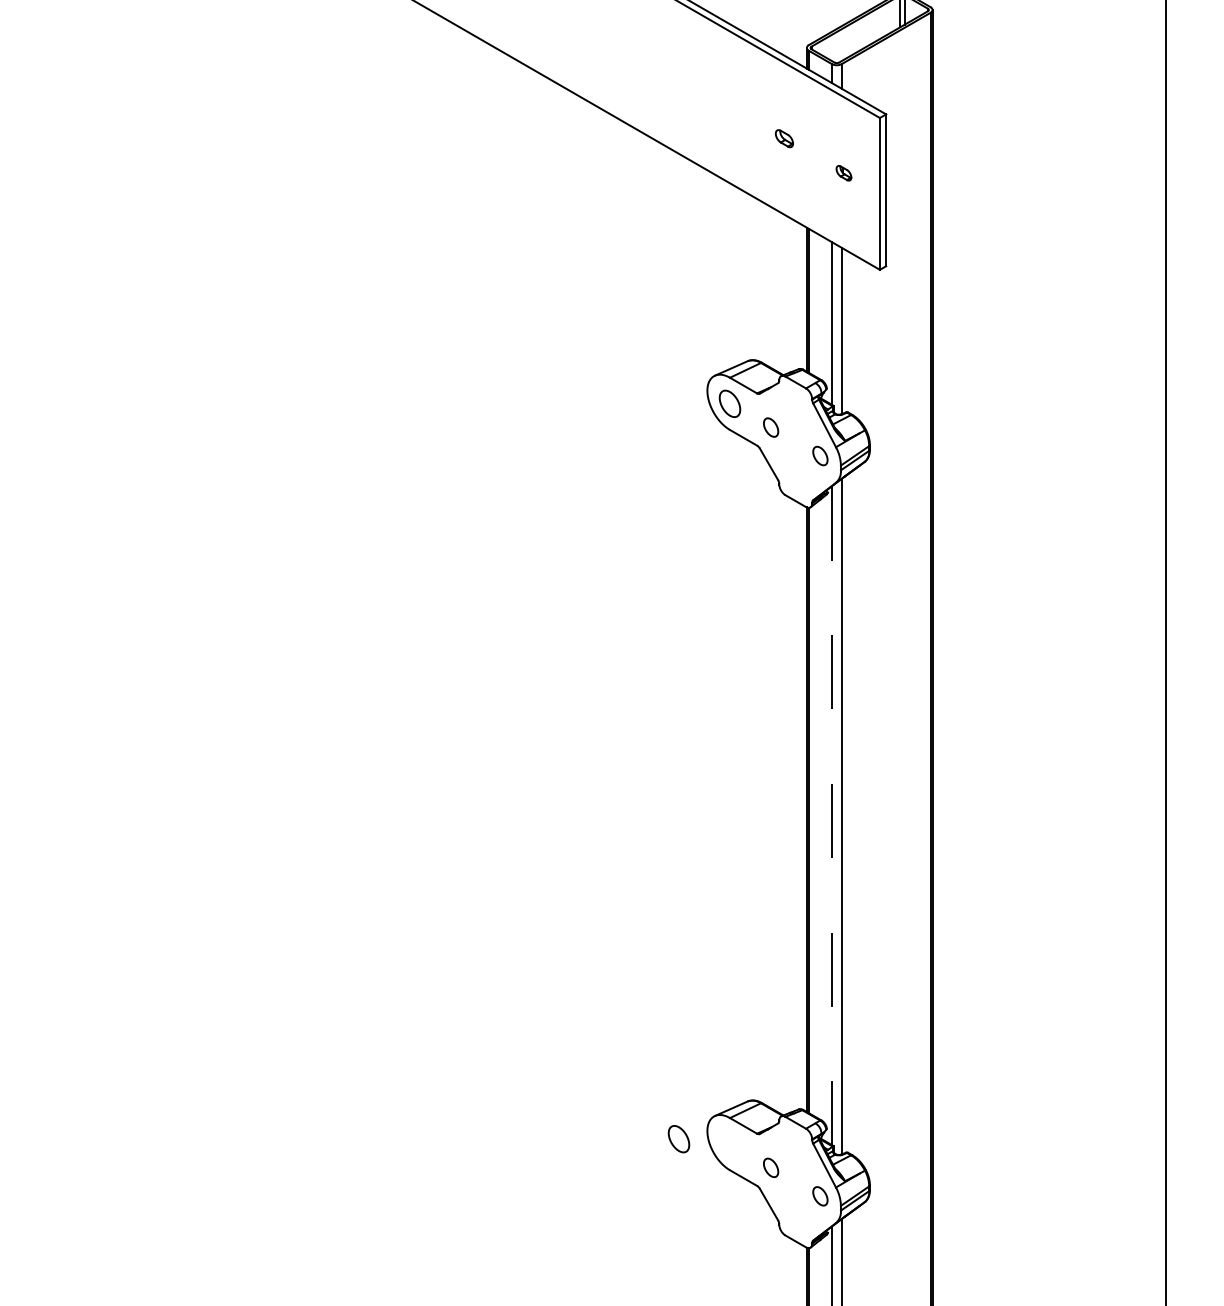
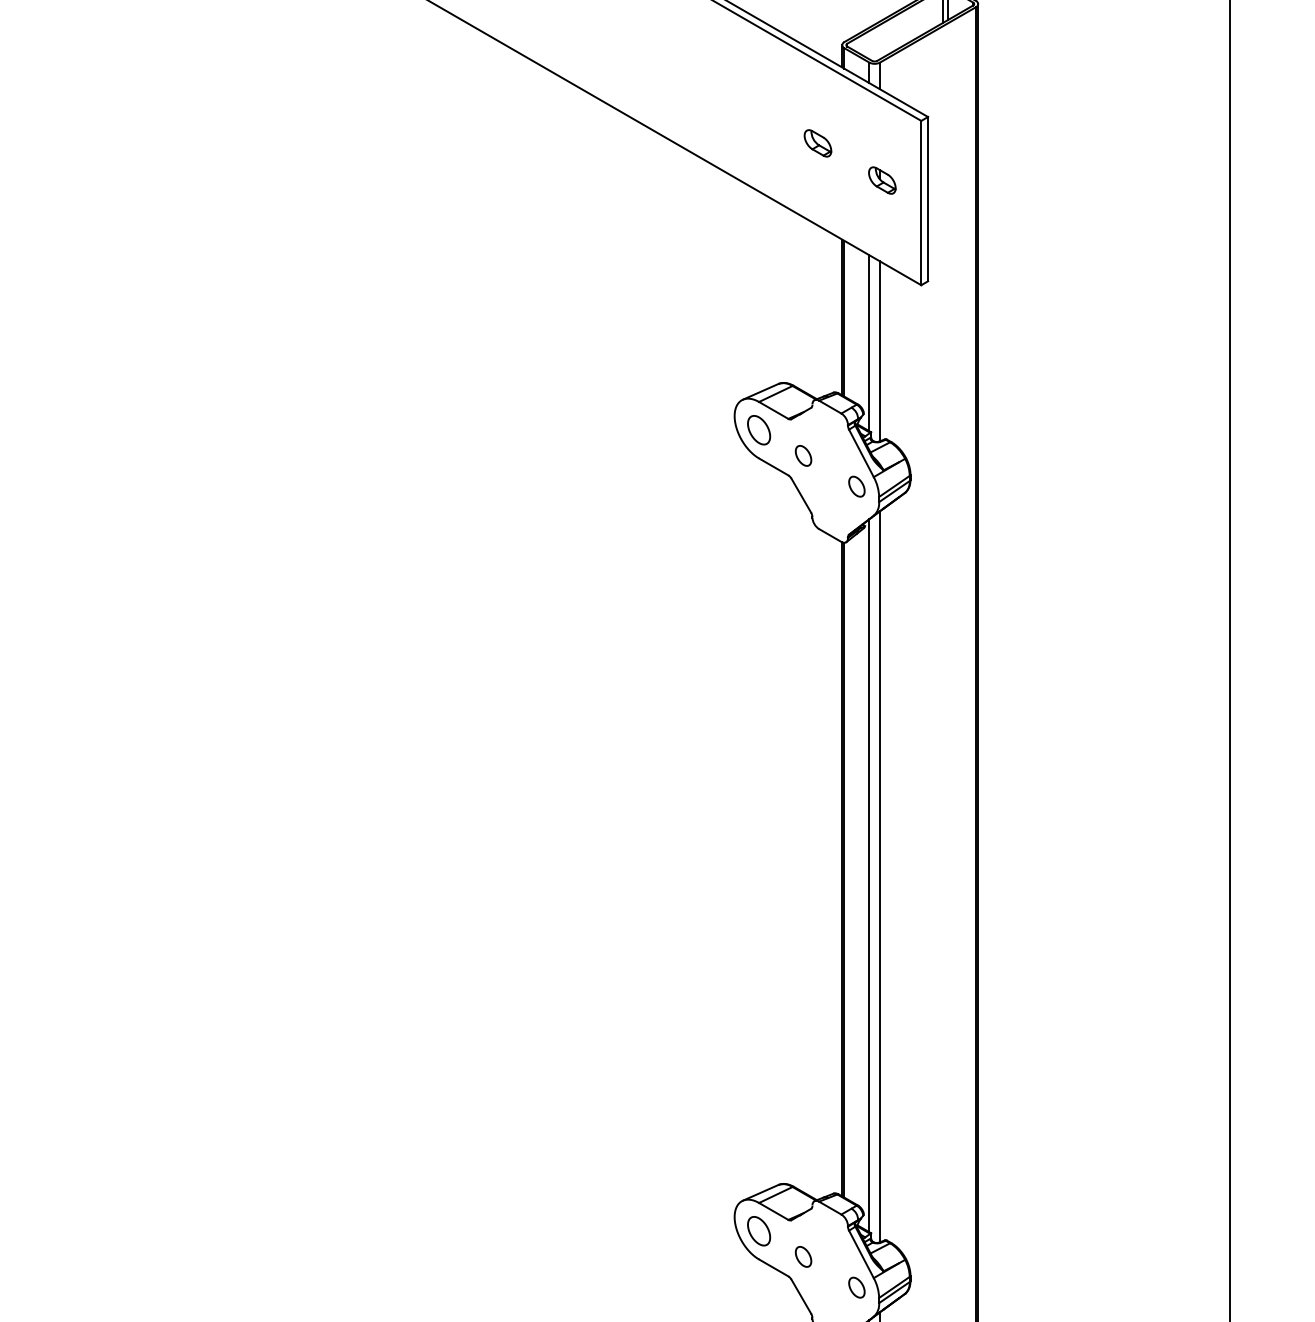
part: (784, 138) -> (818, 143), size x1.43
part: (843, 173) -> (881, 180), size x1.67
line: (831, 816) -> (868, 876), dashed -> solid
part: (678, 1139) -> (758, 1231), moved

